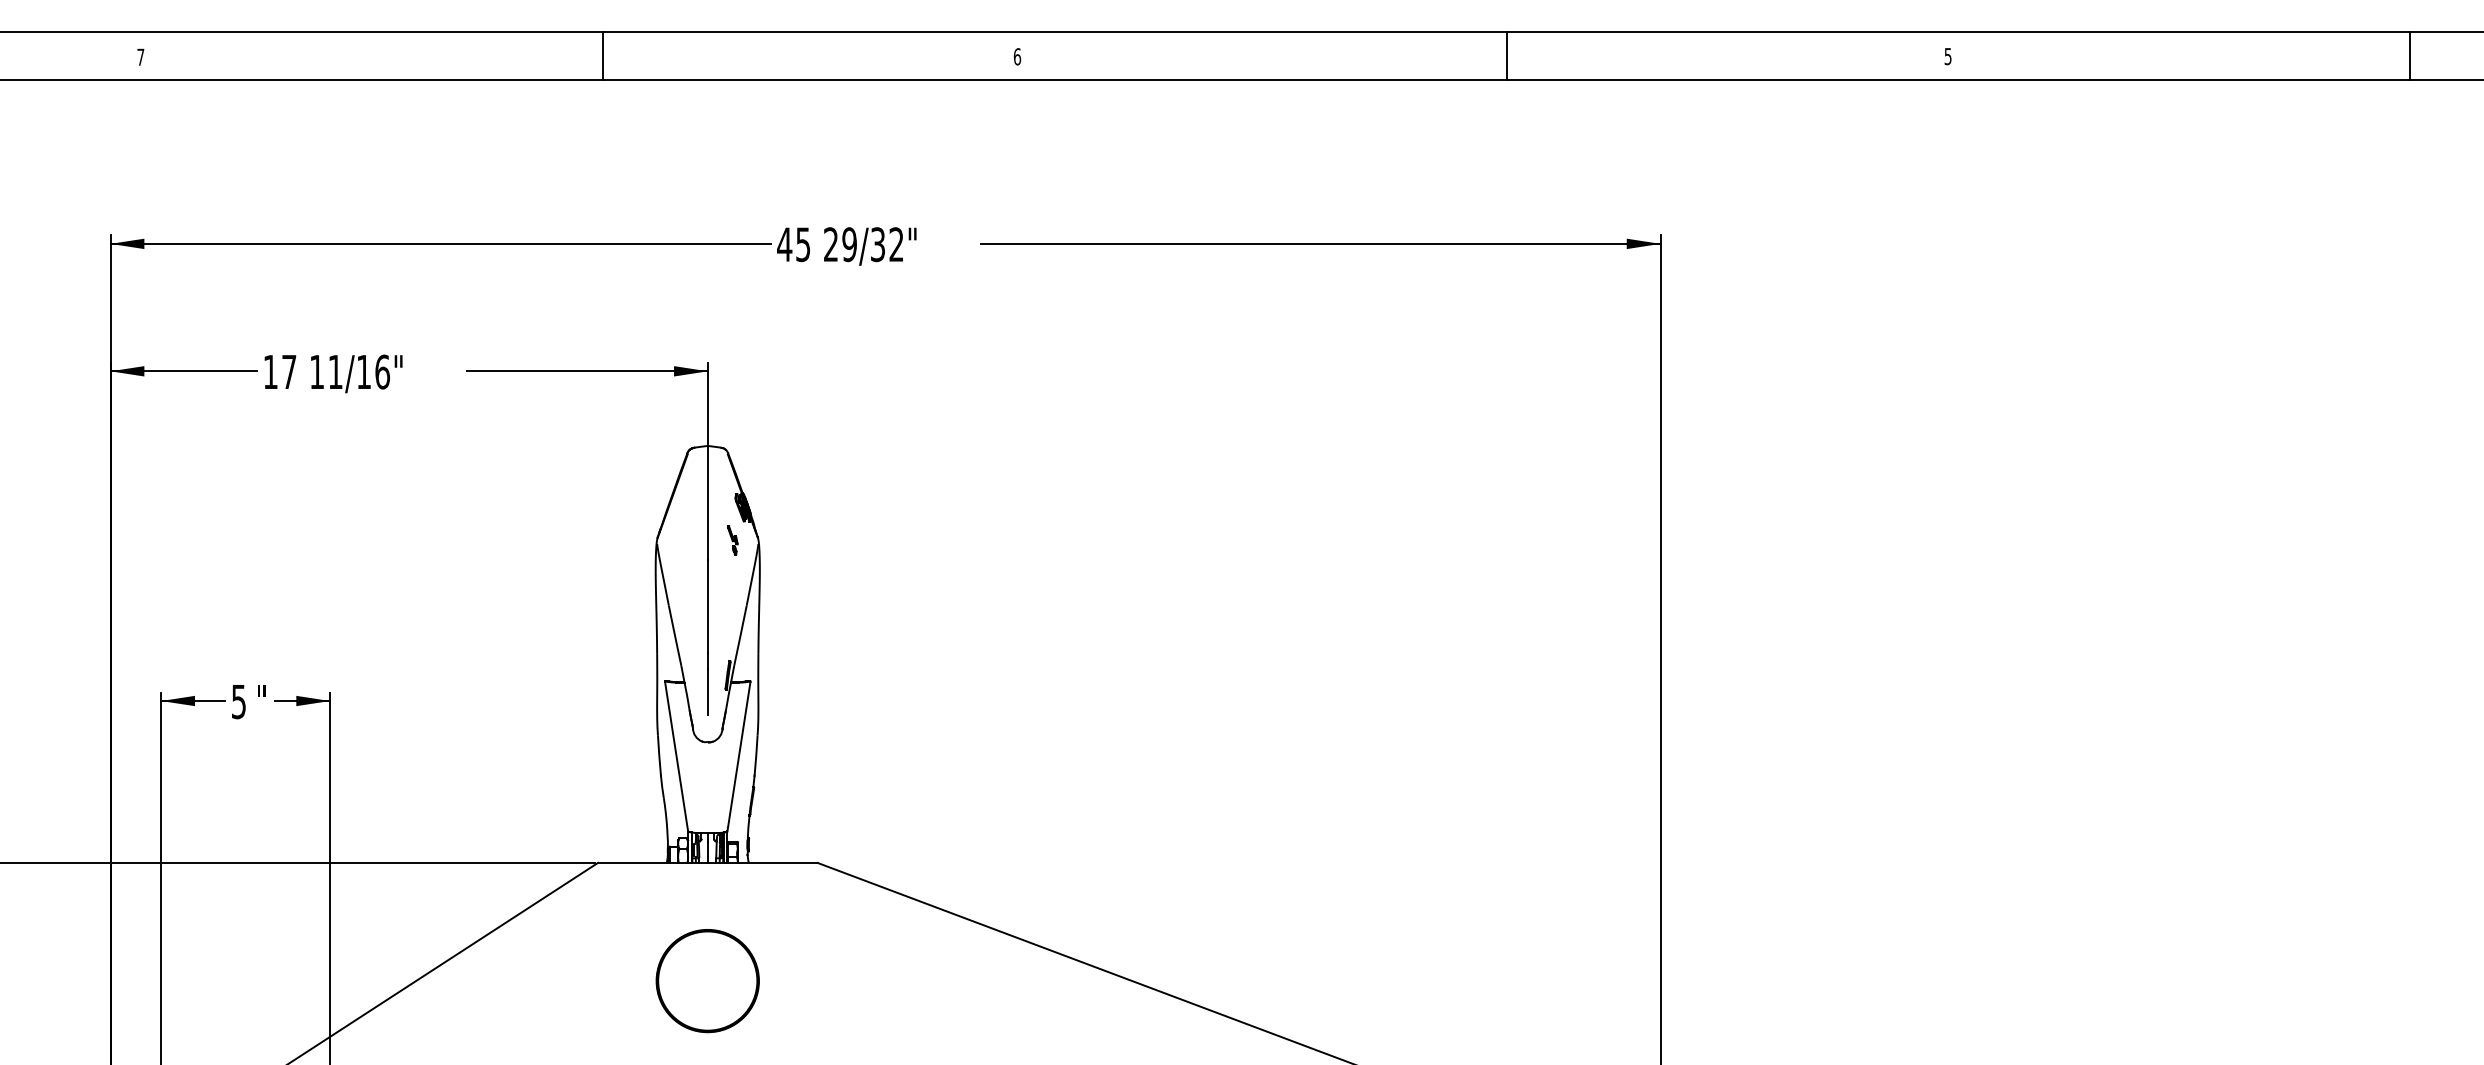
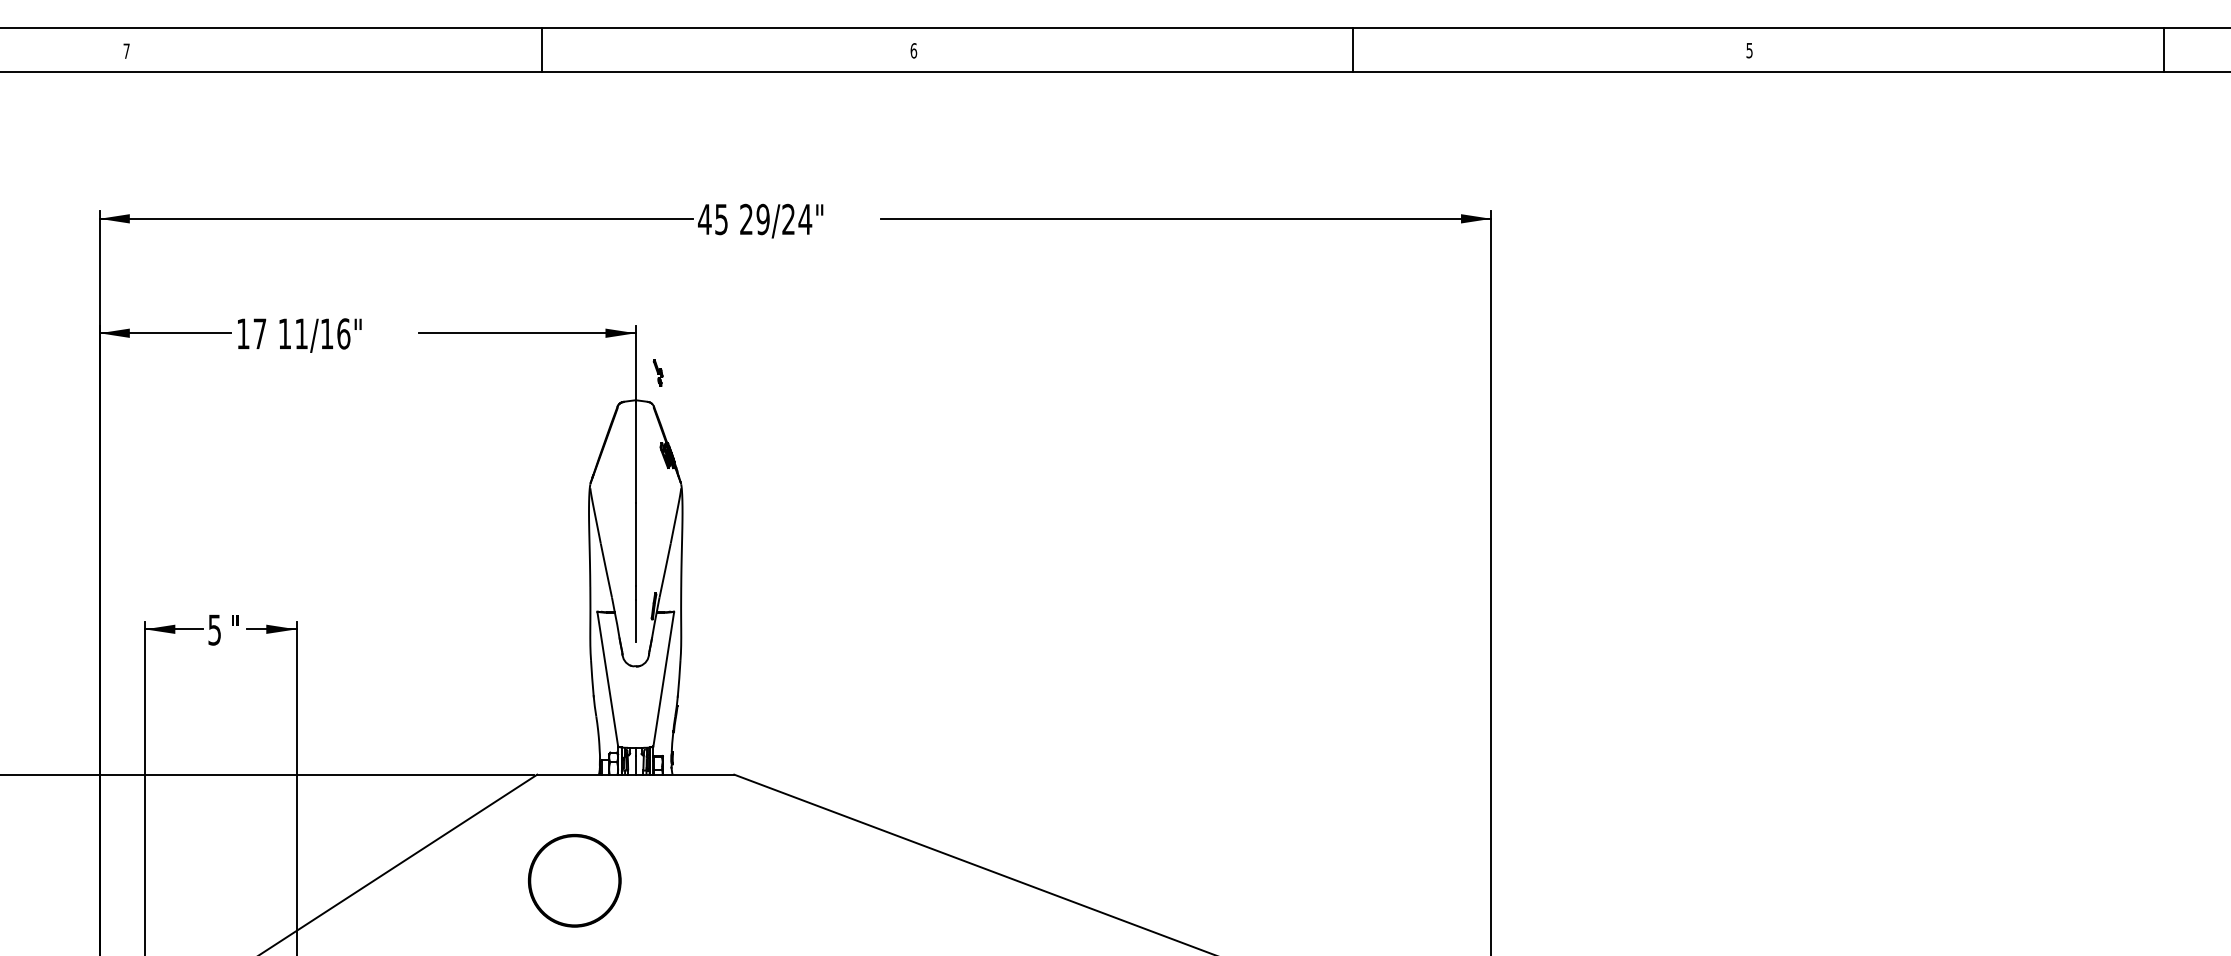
text: (887, 244) -> (797, 219), 29/32" -> 29/24"
part: (731, 539) -> (657, 372), moved
circle: (707, 980) -> (574, 880), moved

